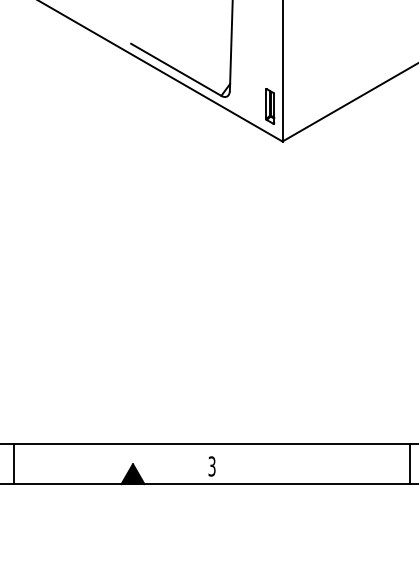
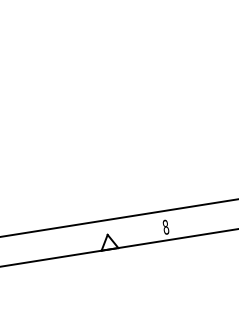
line: (14, 464) -> (20, 248), removed
text: (211, 466) -> (165, 227), 3 -> 8
fill: (132, 474) -> (108, 242), removed

